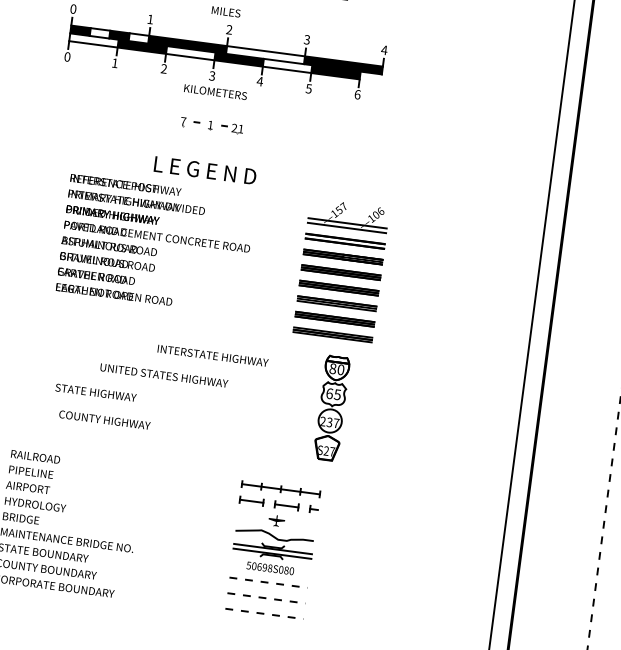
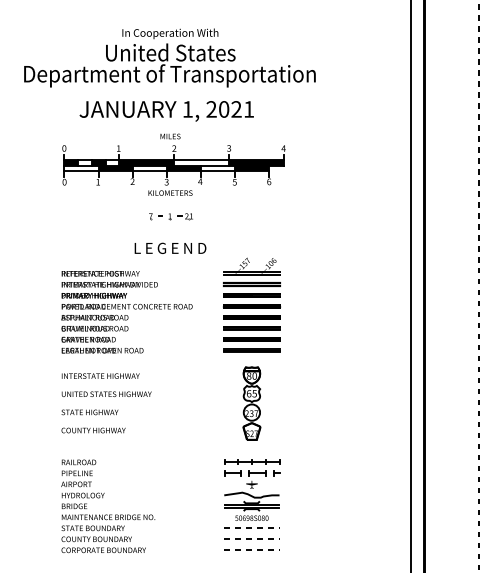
text: (155, 244) -> (126, 312), moved
part: (340, 269) -> (251, 304), moved
text: (212, 354) -> (100, 375), moved
text: (164, 374) -> (106, 393), moved
text: (95, 392) -> (89, 412), moved
part: (331, 408) -> (251, 403), moved
text: (104, 420) -> (93, 430), moved

